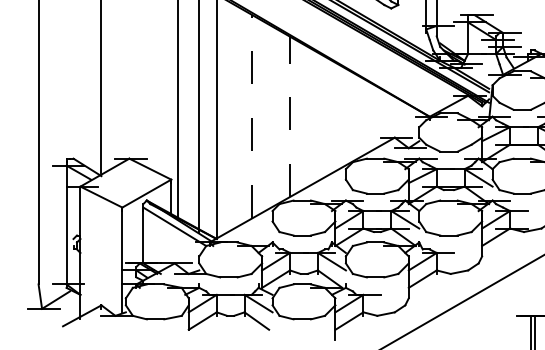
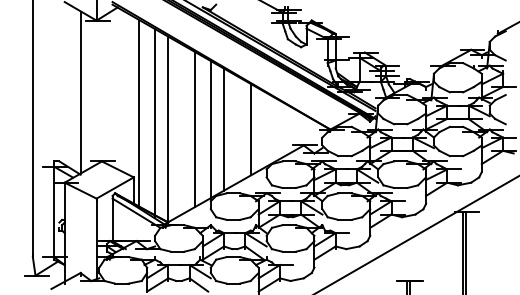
line: (251, 116) -> (194, 129), dashed -> solid
line: (272, 116) -> (210, 129), added
line: (290, 116) -> (224, 129), dashed -> solid
line: (324, 116) -> (250, 129), added

